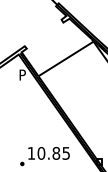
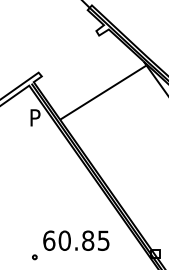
text: (31, 152) -> (49, 239), 10.85 -> 60.85

